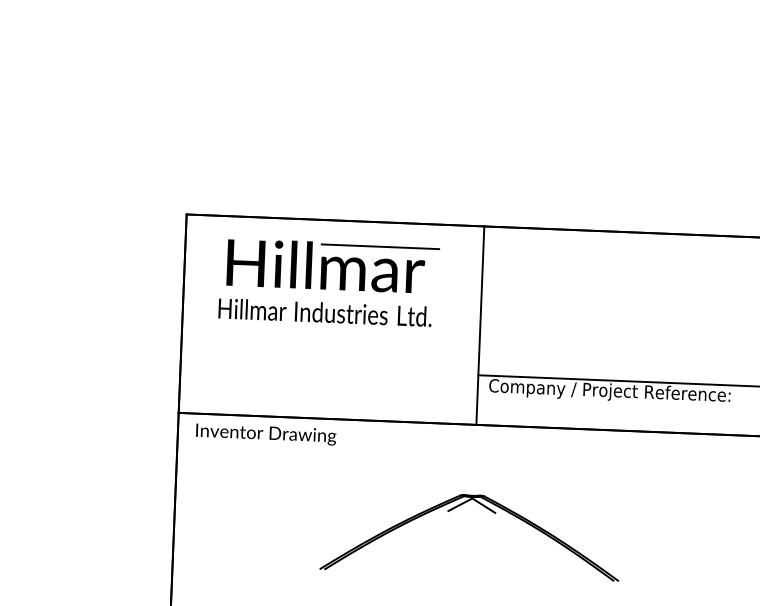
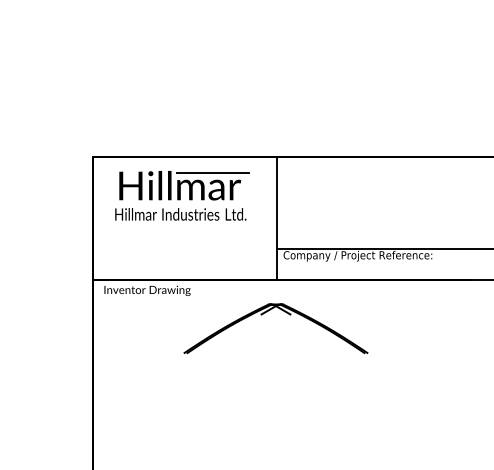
part: (458, 508) -> (267, 312), moved

